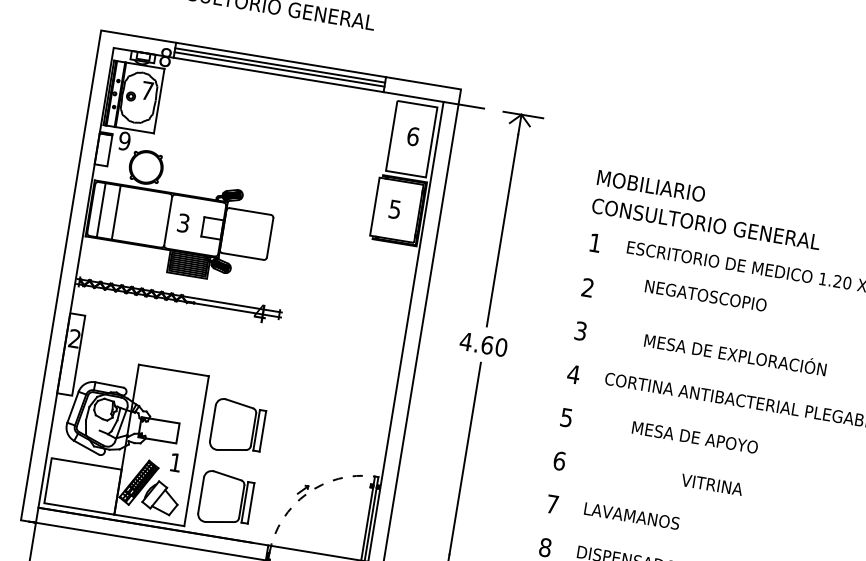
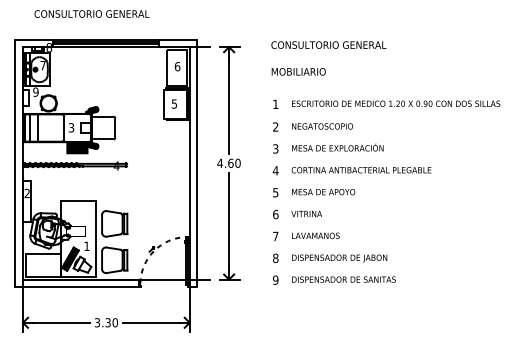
text: (705, 222) -> (328, 44), moved
text: (705, 295) -> (322, 126), moved
text: (735, 353) -> (337, 147), moved
text: (694, 438) -> (323, 192), moved
text: (711, 483) -> (306, 213), moved

